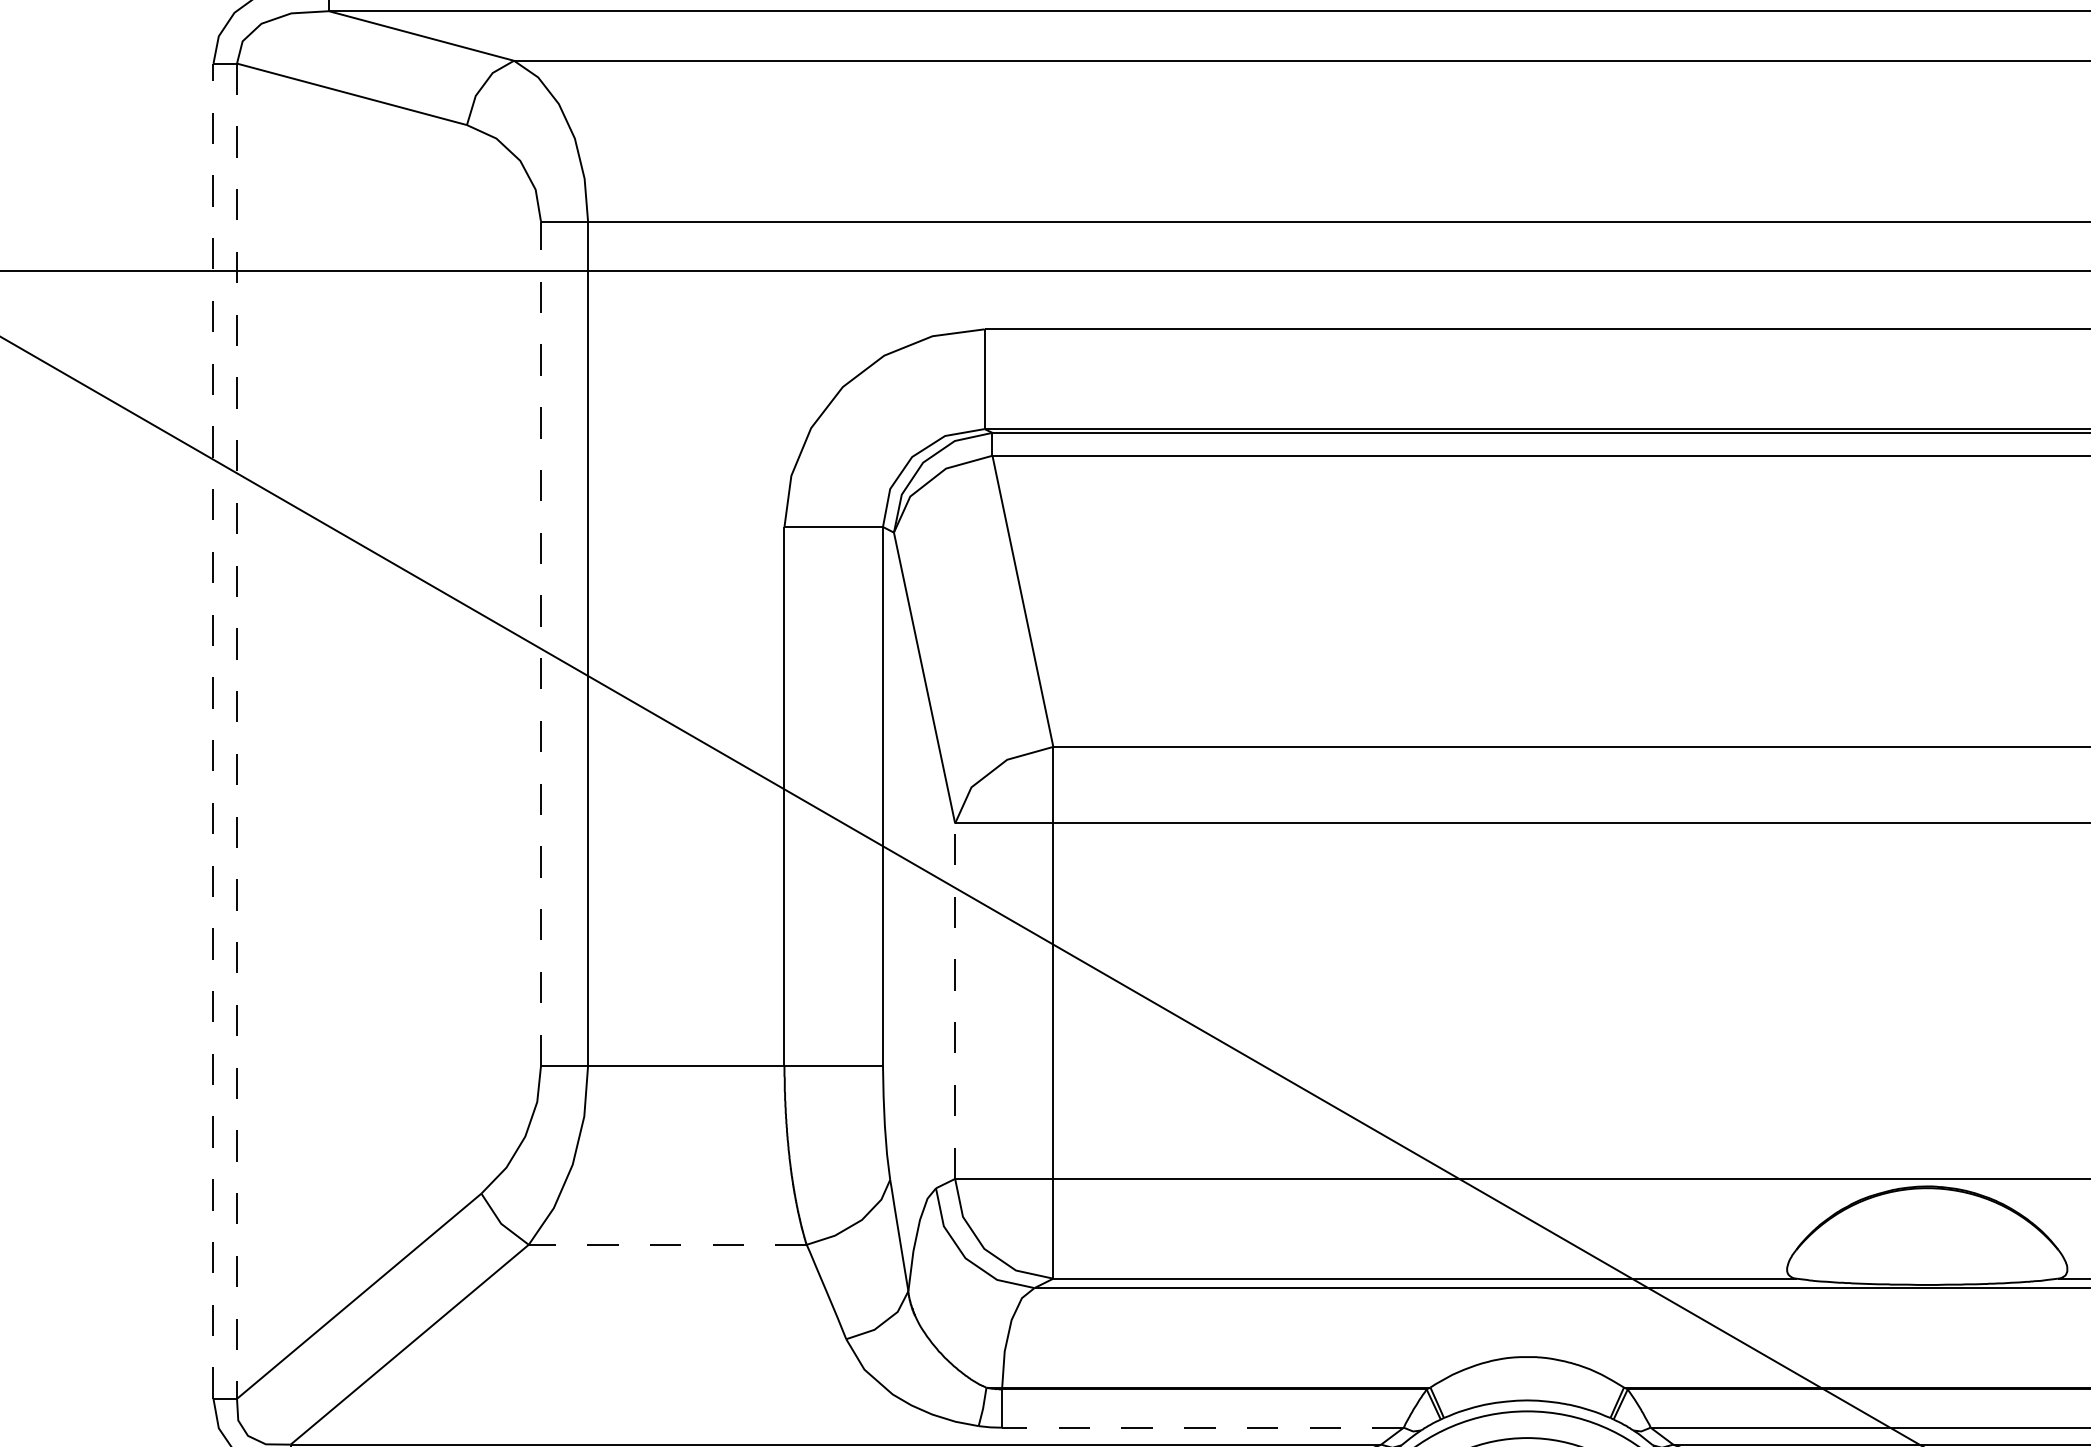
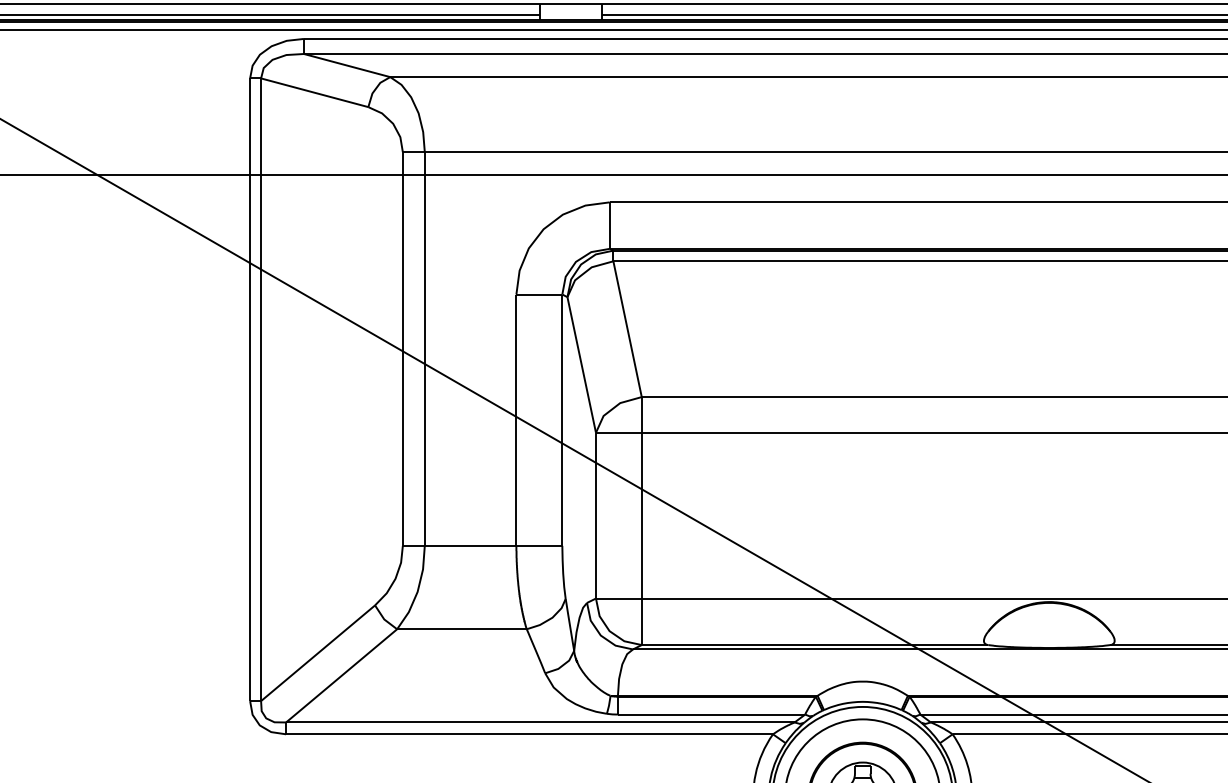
line: (540, 644) -> (402, 349), dashed -> solid
line: (214, 730) -> (250, 389), dashed -> solid
line: (237, 732) -> (261, 390), dashed -> solid
line: (954, 1000) -> (595, 515), dashed -> solid
line: (666, 1245) -> (461, 629), dashed -> solid
line: (1202, 1427) -> (711, 714), dashed -> solid

